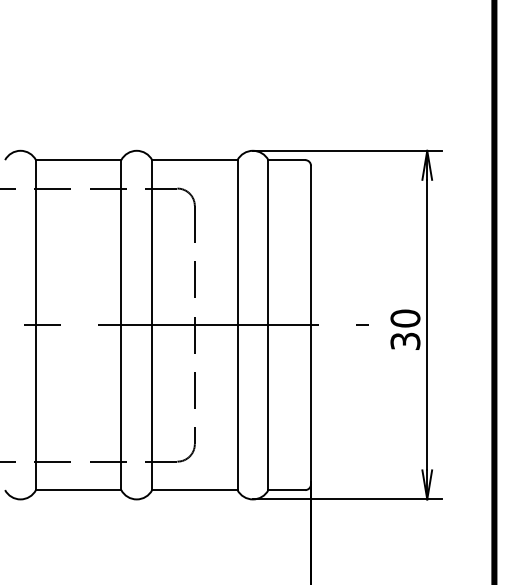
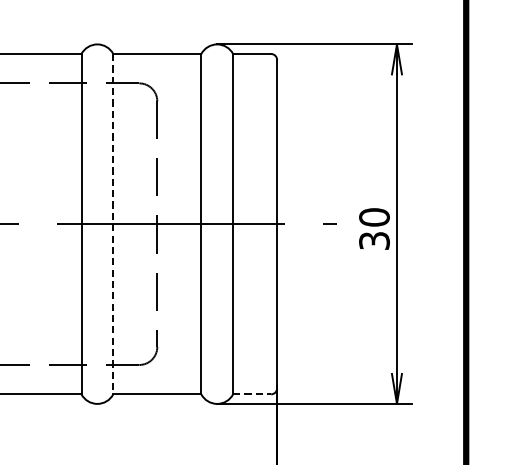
line: (152, 325) -> (113, 224), solid -> dashed
line: (287, 490) -> (252, 394), solid -> dashed

